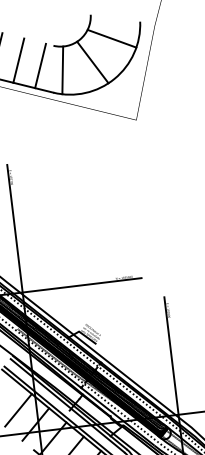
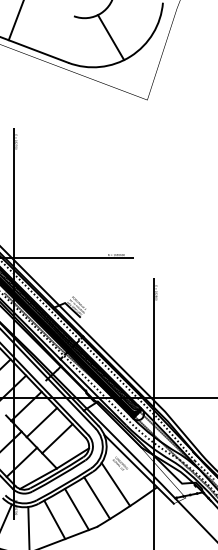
line: (111, 38) -> (132, 16), removed
line: (18, 60) -> (37, 26), removed
line: (40, 65) -> (58, 34), removed
line: (62, 70) -> (80, 41), removed

